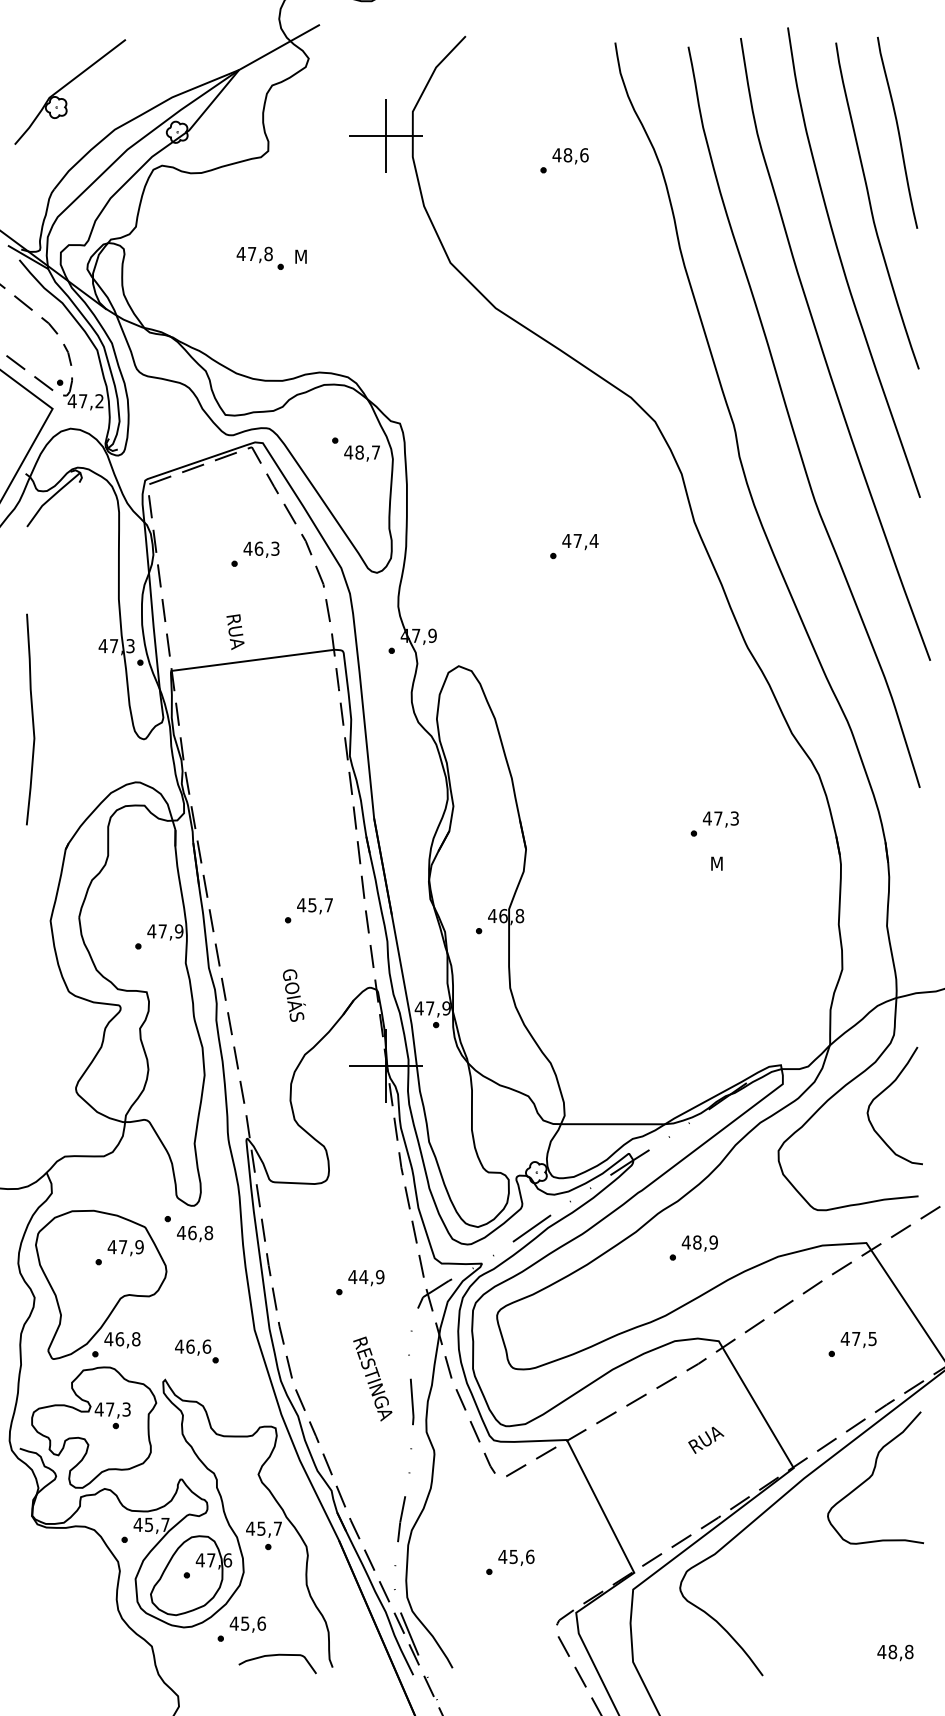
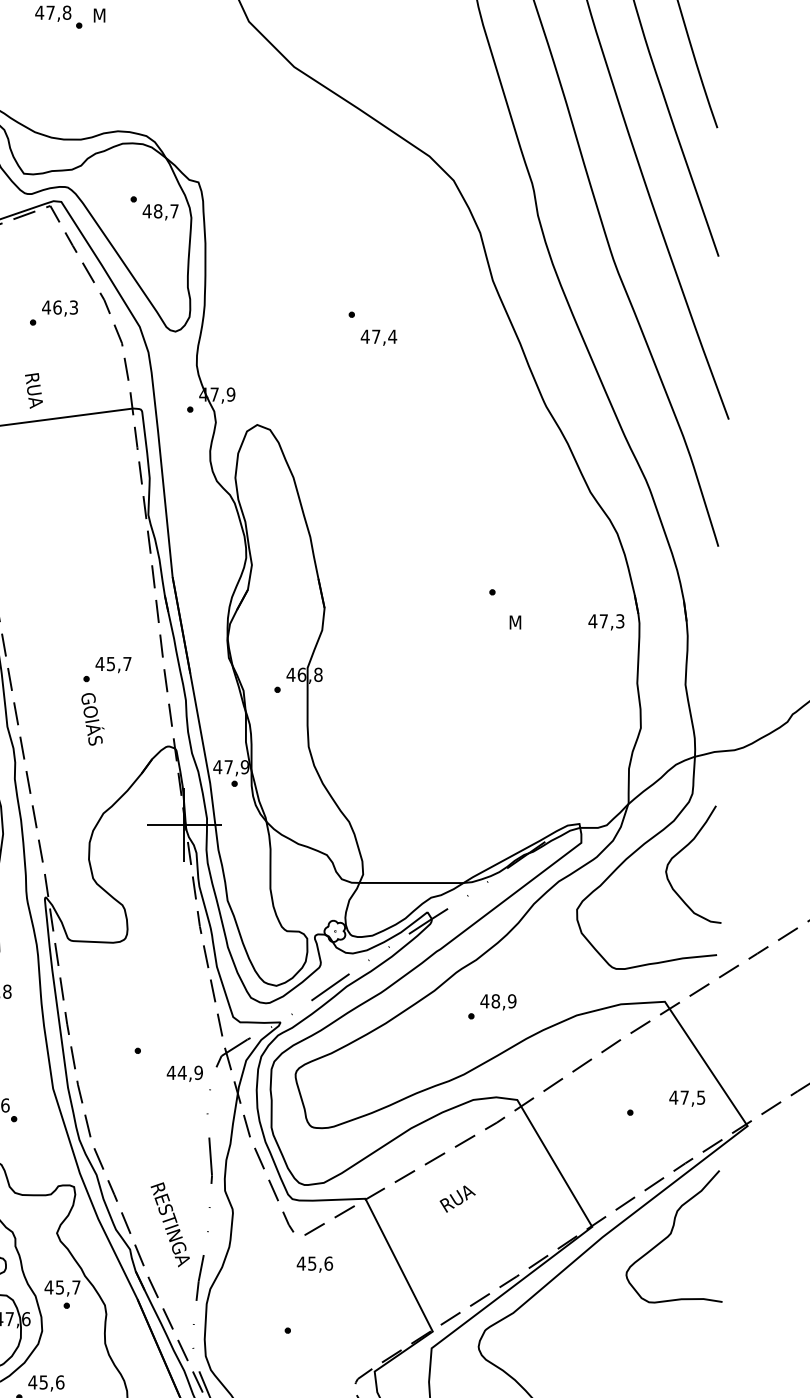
text: (580, 542) -> (379, 338), moved
text: (720, 819) -> (606, 622), moved
text: (294, 995) -> (93, 719), moved
text: (366, 1278) -> (185, 1074), moved
text: (858, 1340) -> (687, 1099), moved
text: (372, 1378) -> (170, 1224), moved
text: (706, 1439) -> (458, 1198), moved
text: (516, 1557) -> (315, 1264), moved

